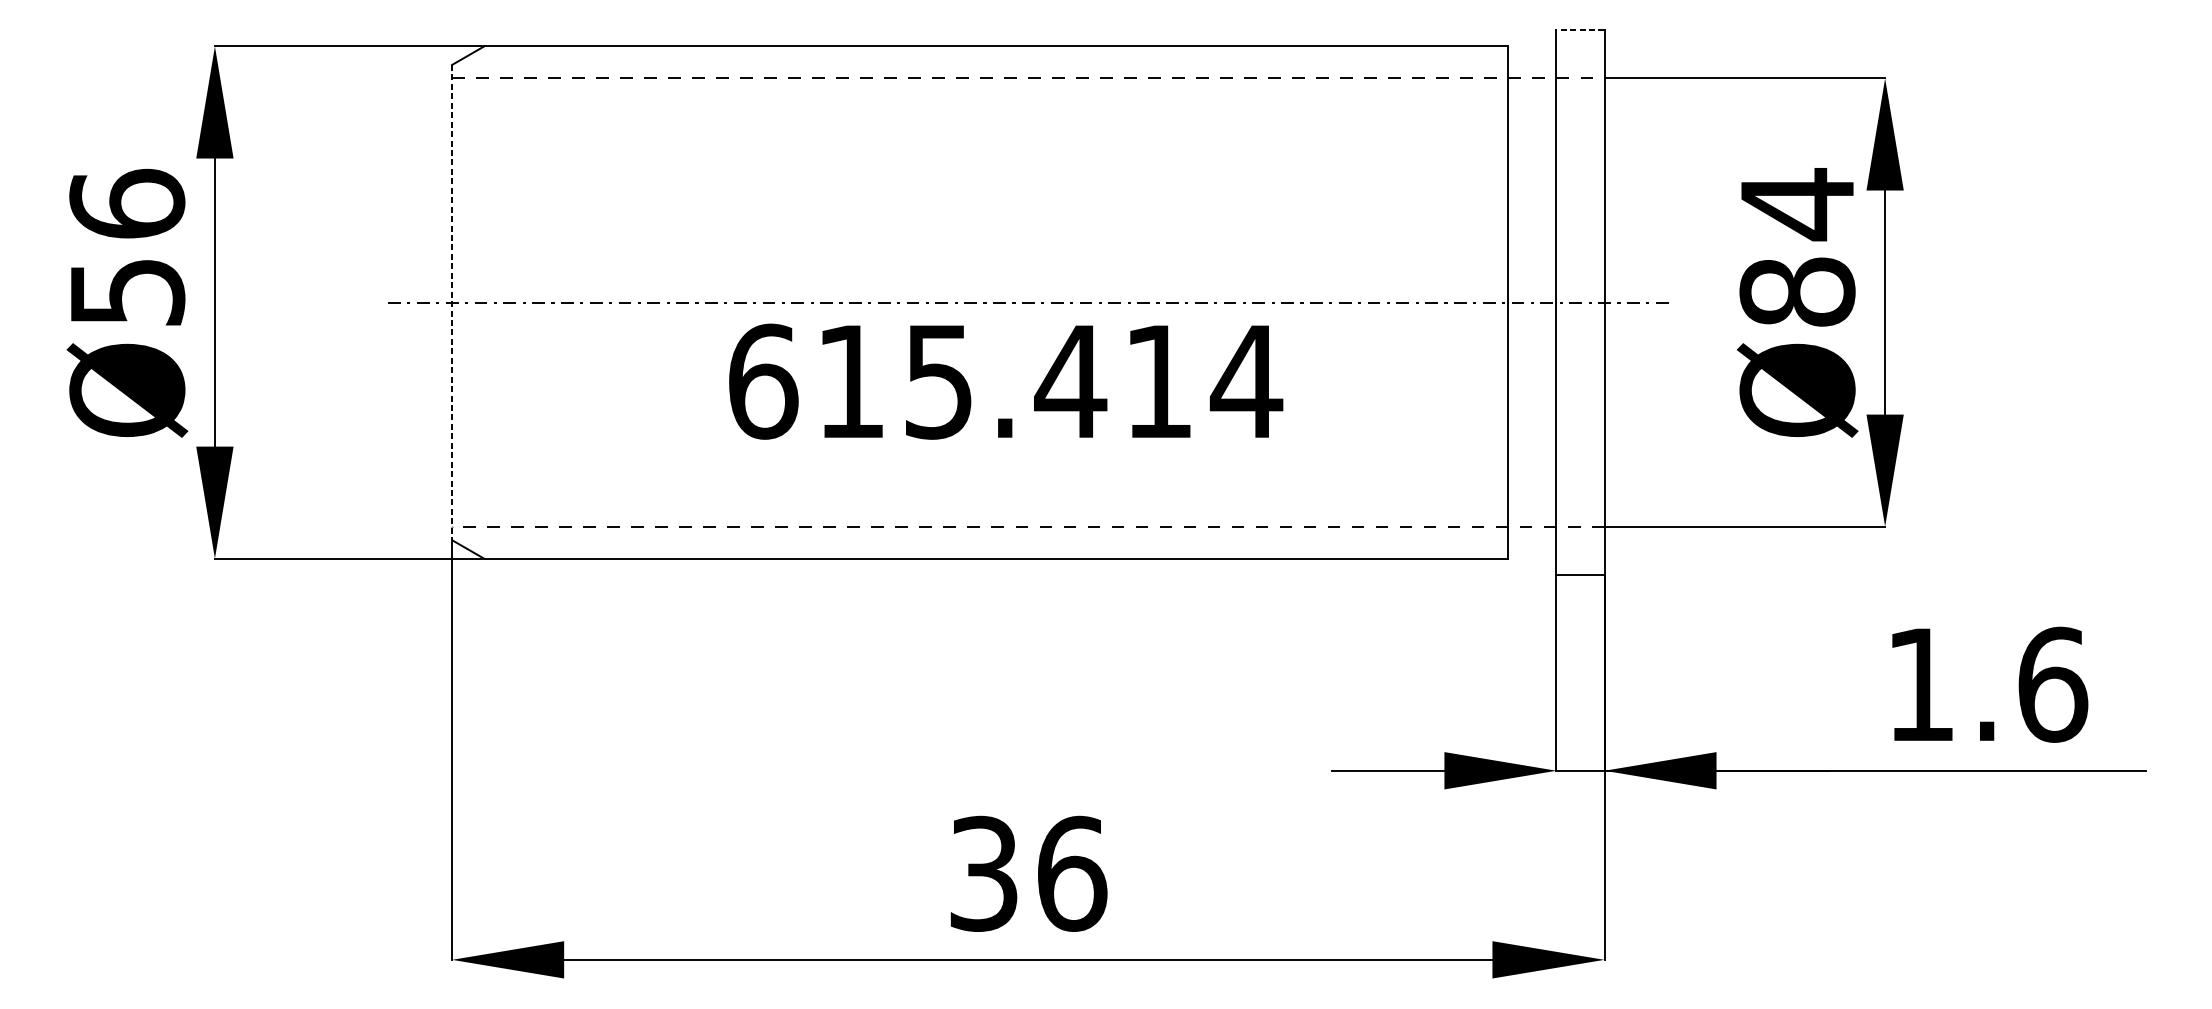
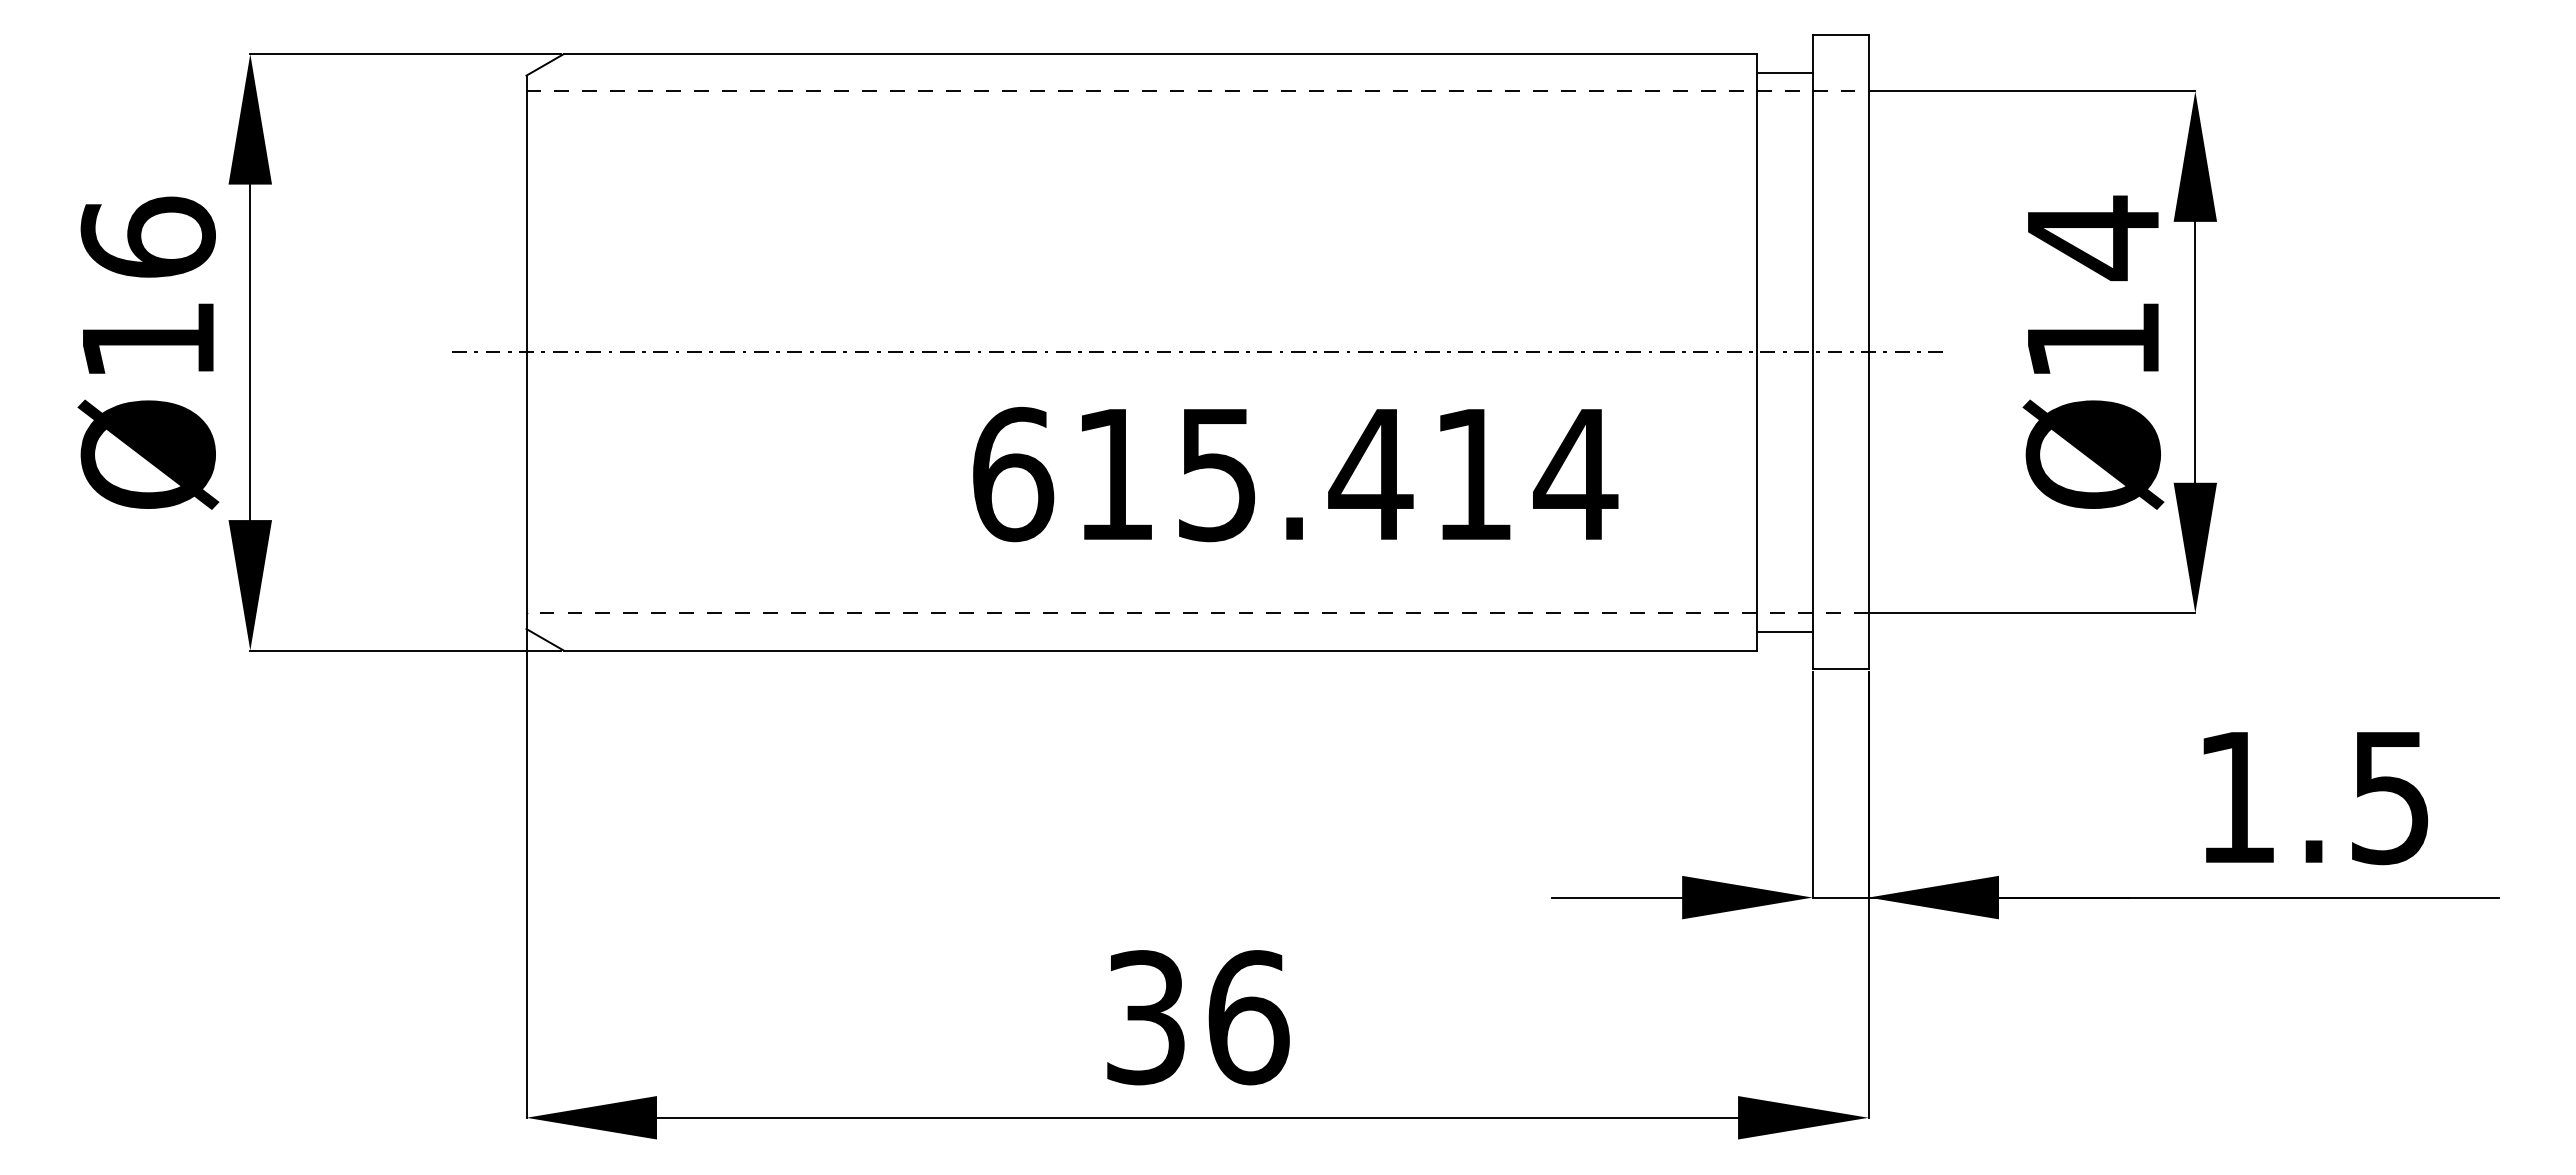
line: (1580, 30) -> (1840, 35), dashed -> solid
line: (1532, 62) -> (1784, 72), added
text: (128, 292) -> (149, 340), Ø56 -> Ø16
text: (1796, 292) -> (2092, 340), Ø84 -> Ø14
line: (452, 302) -> (526, 352), dashed -> solid
text: (1005, 381) -> (1295, 474), moved
line: (1532, 542) -> (1784, 631), added
text: (2053, 684) -> (2391, 797), 1.6 -> 1.5

